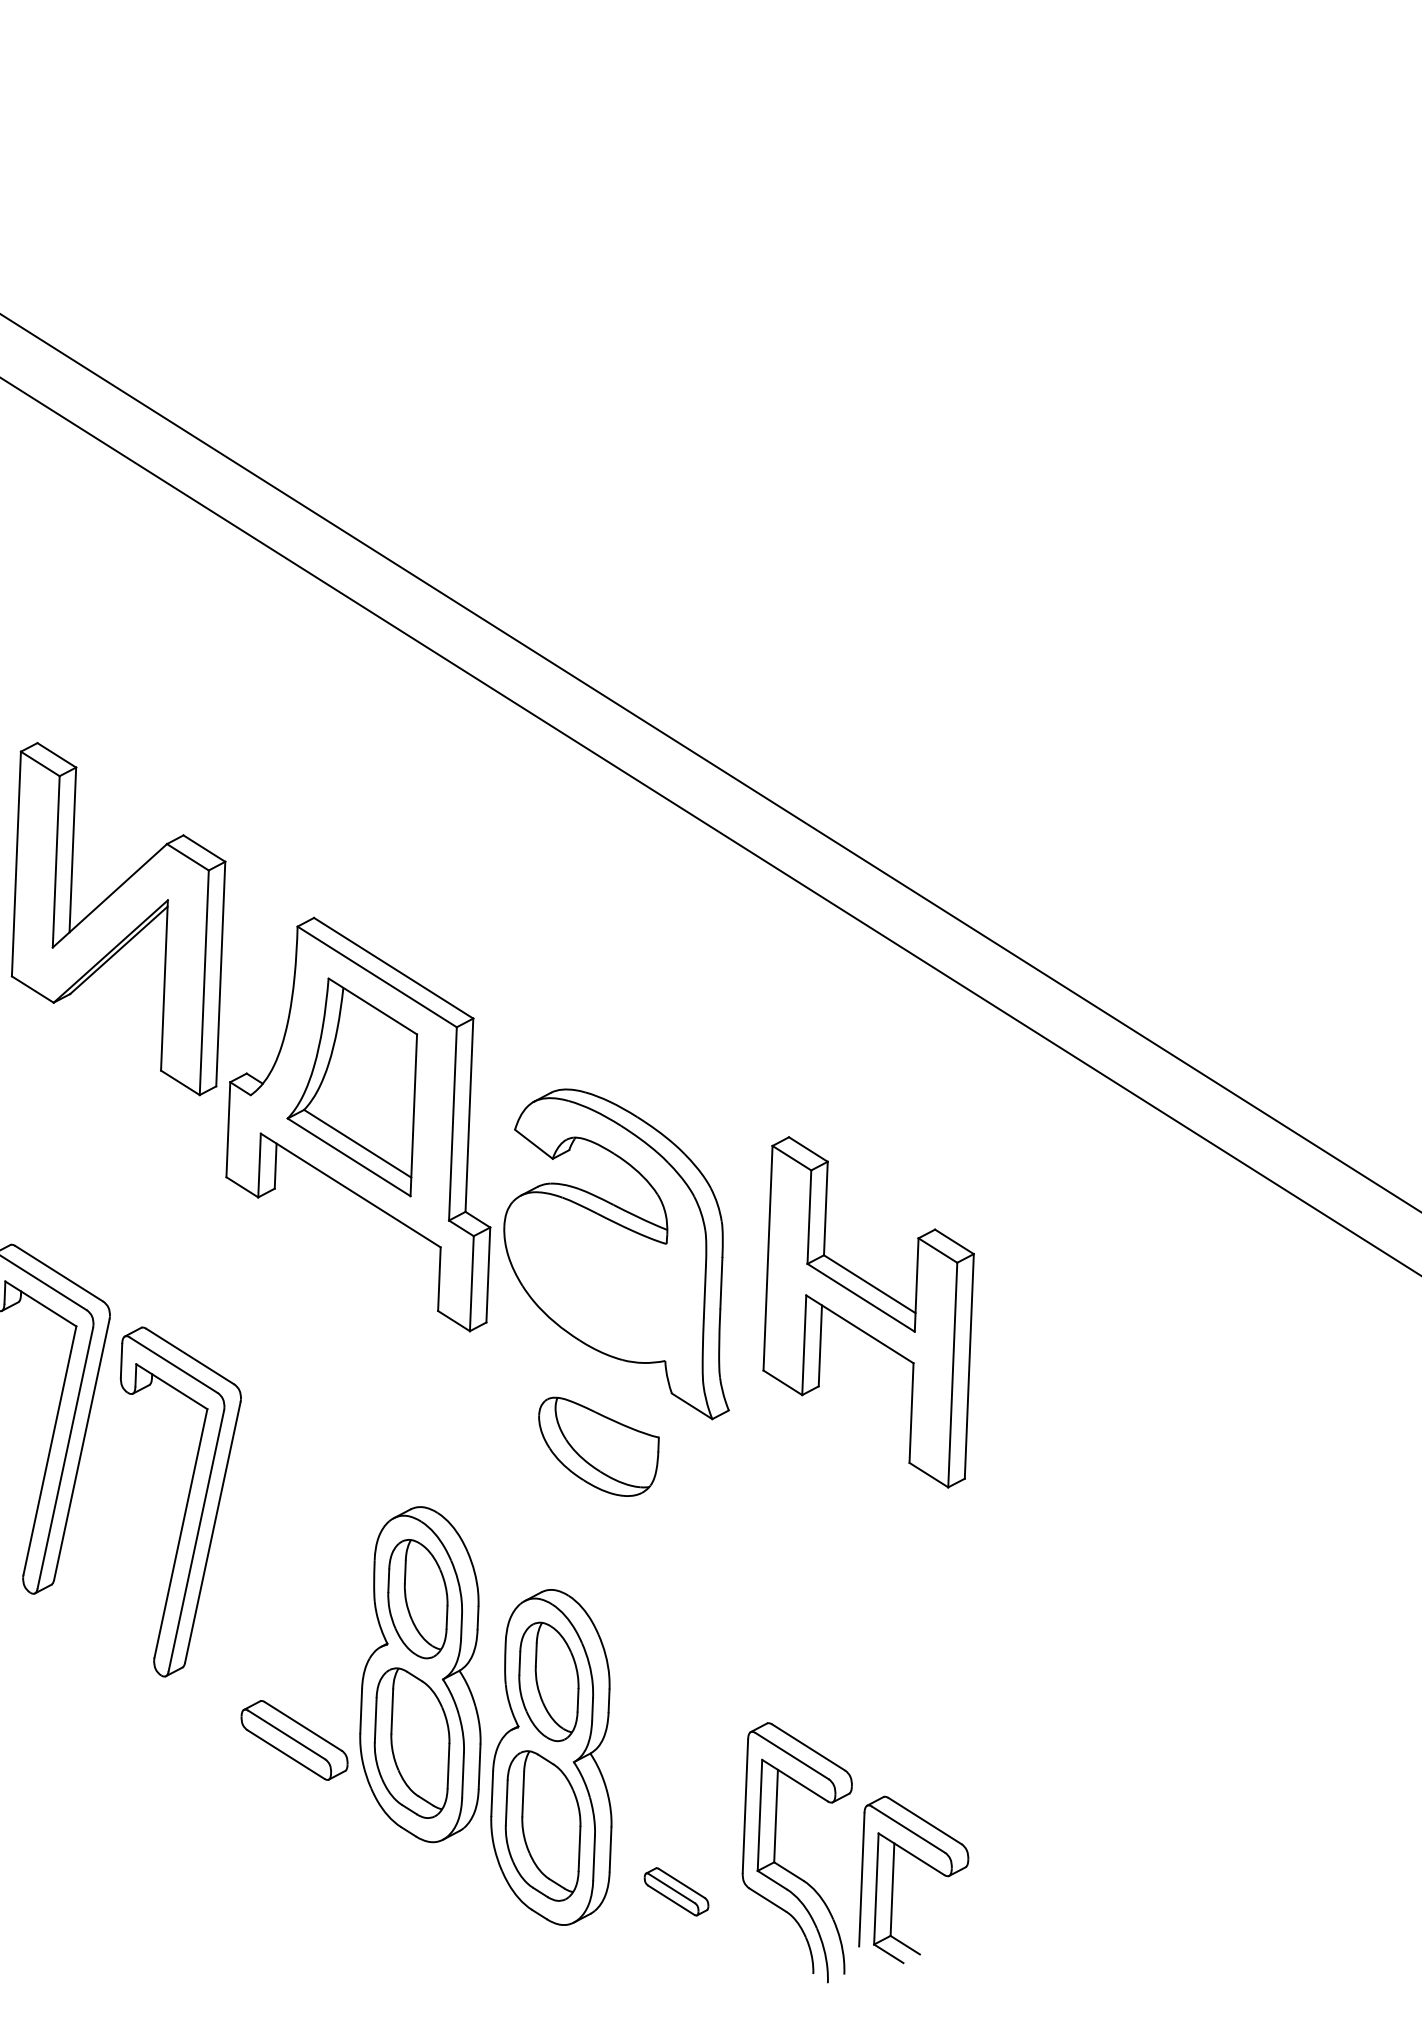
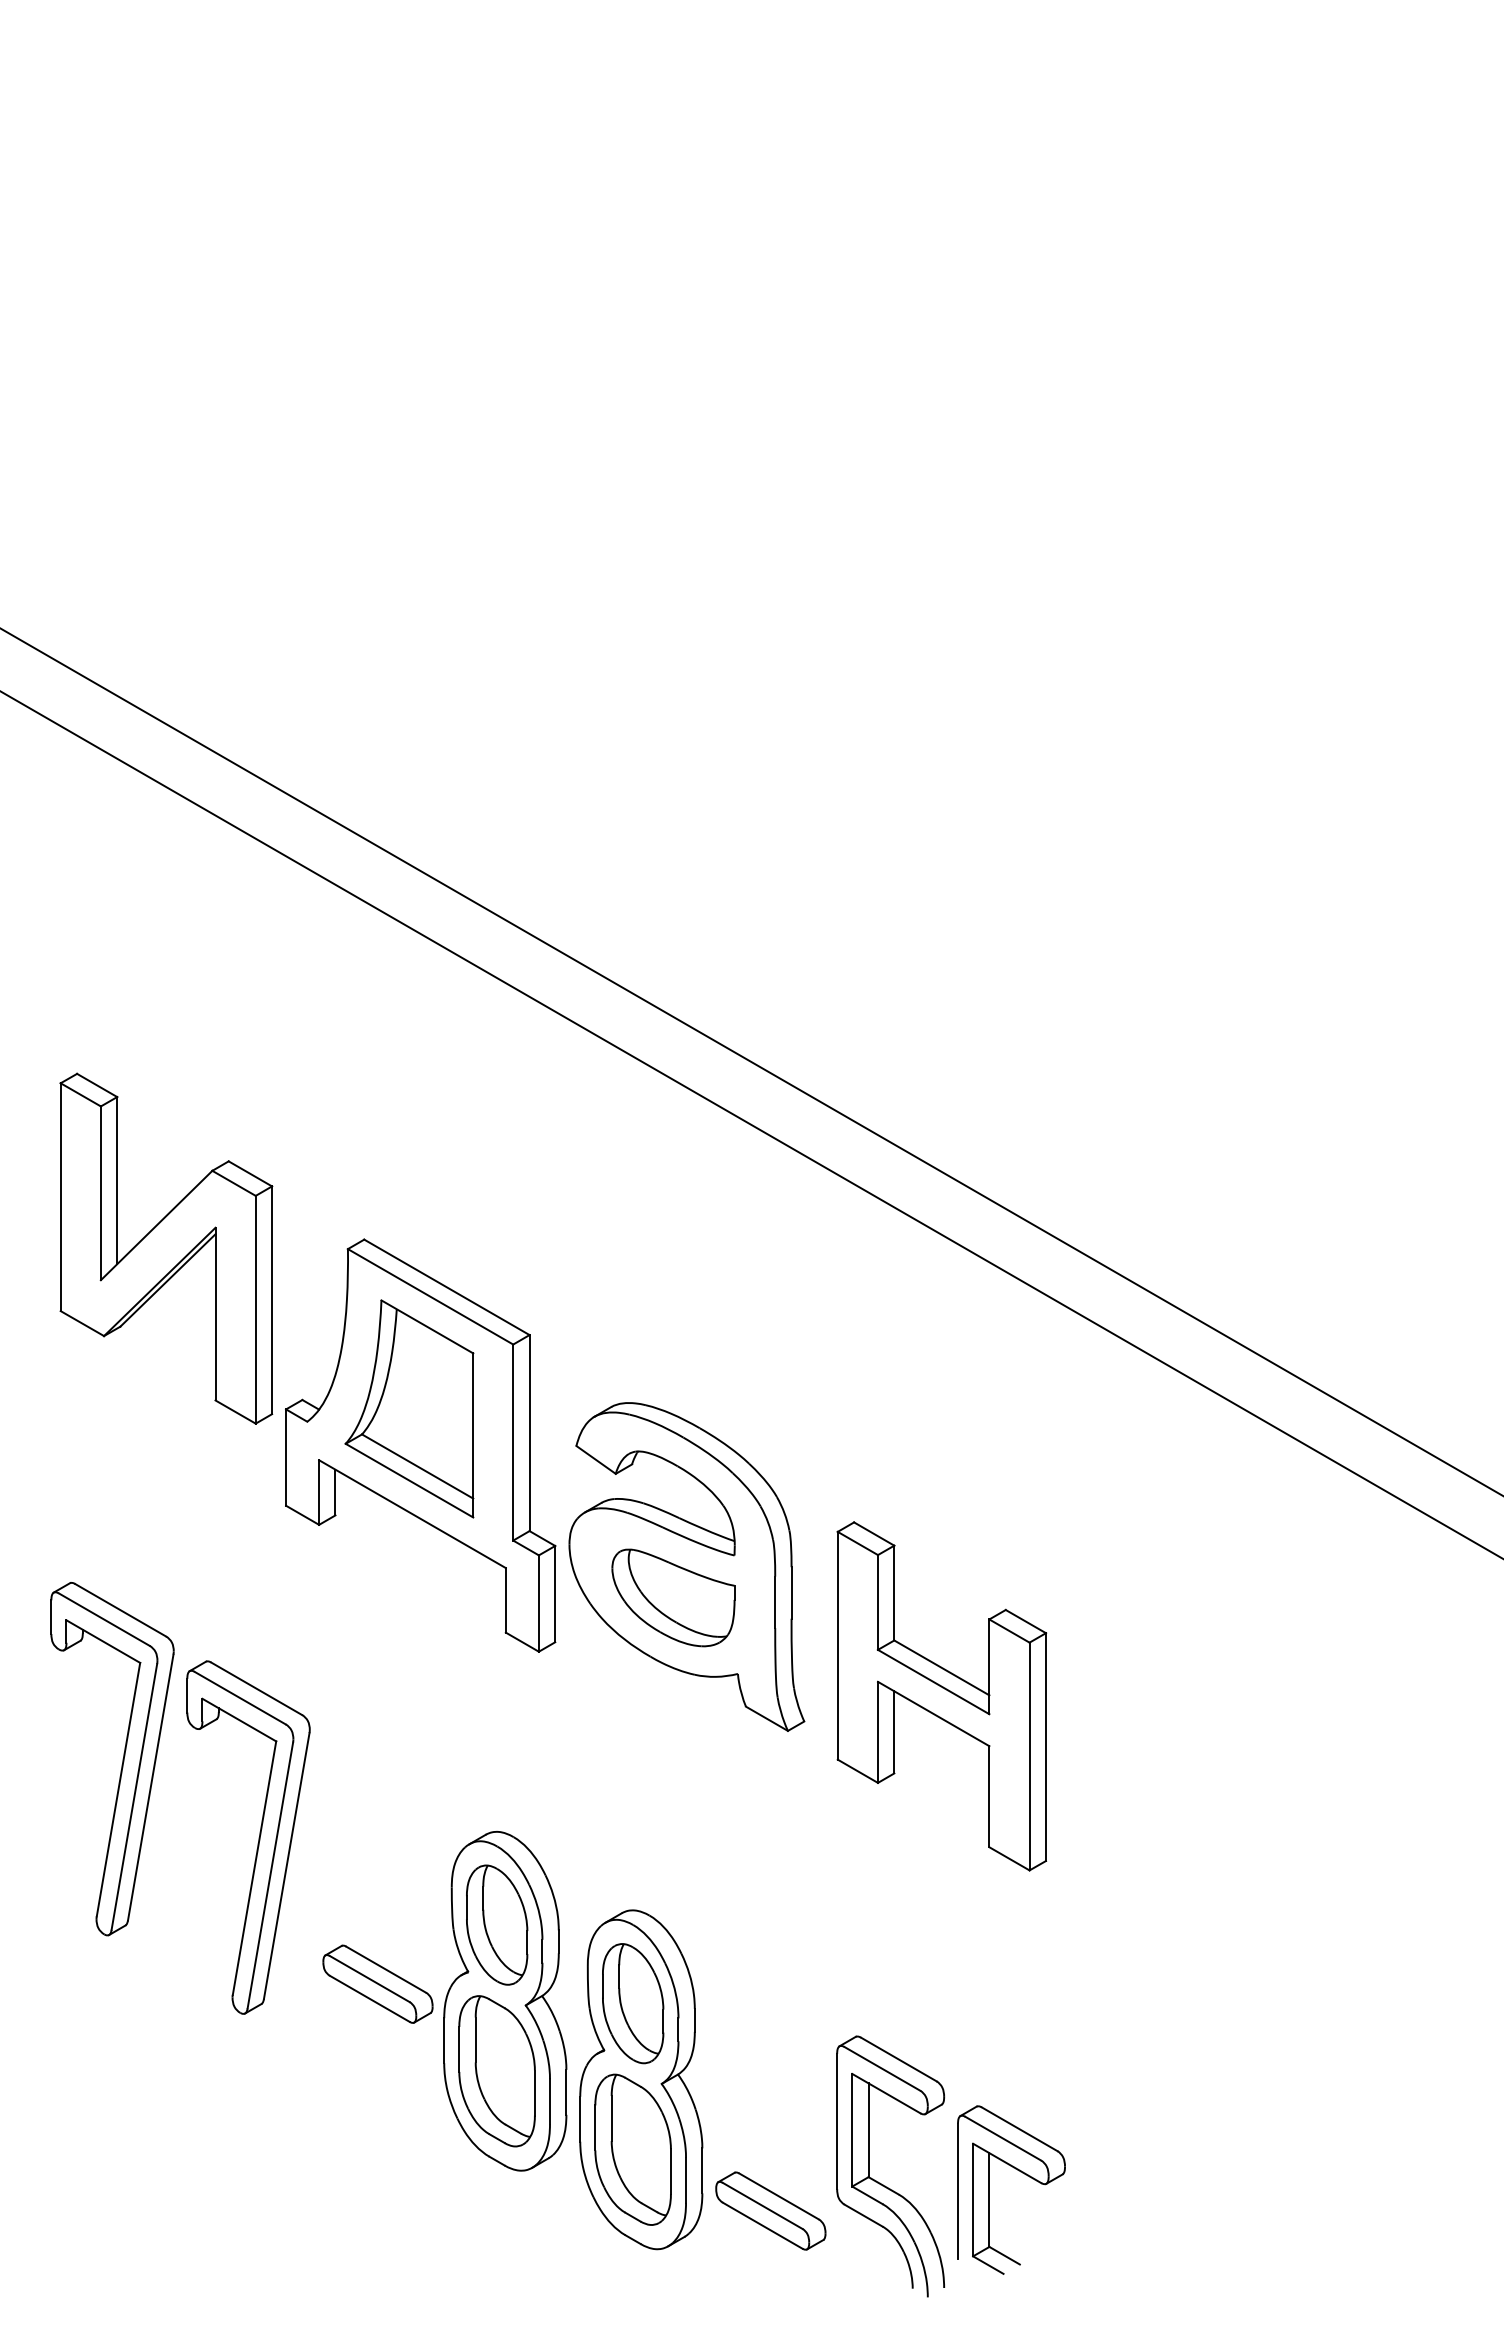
part: (868, 1312) -> (941, 1696), moved
part: (598, 1446) -> (673, 1597), moved
part: (294, 1739) -> (377, 1983), moved
part: (676, 1891) -> (770, 2210), size x1.67

